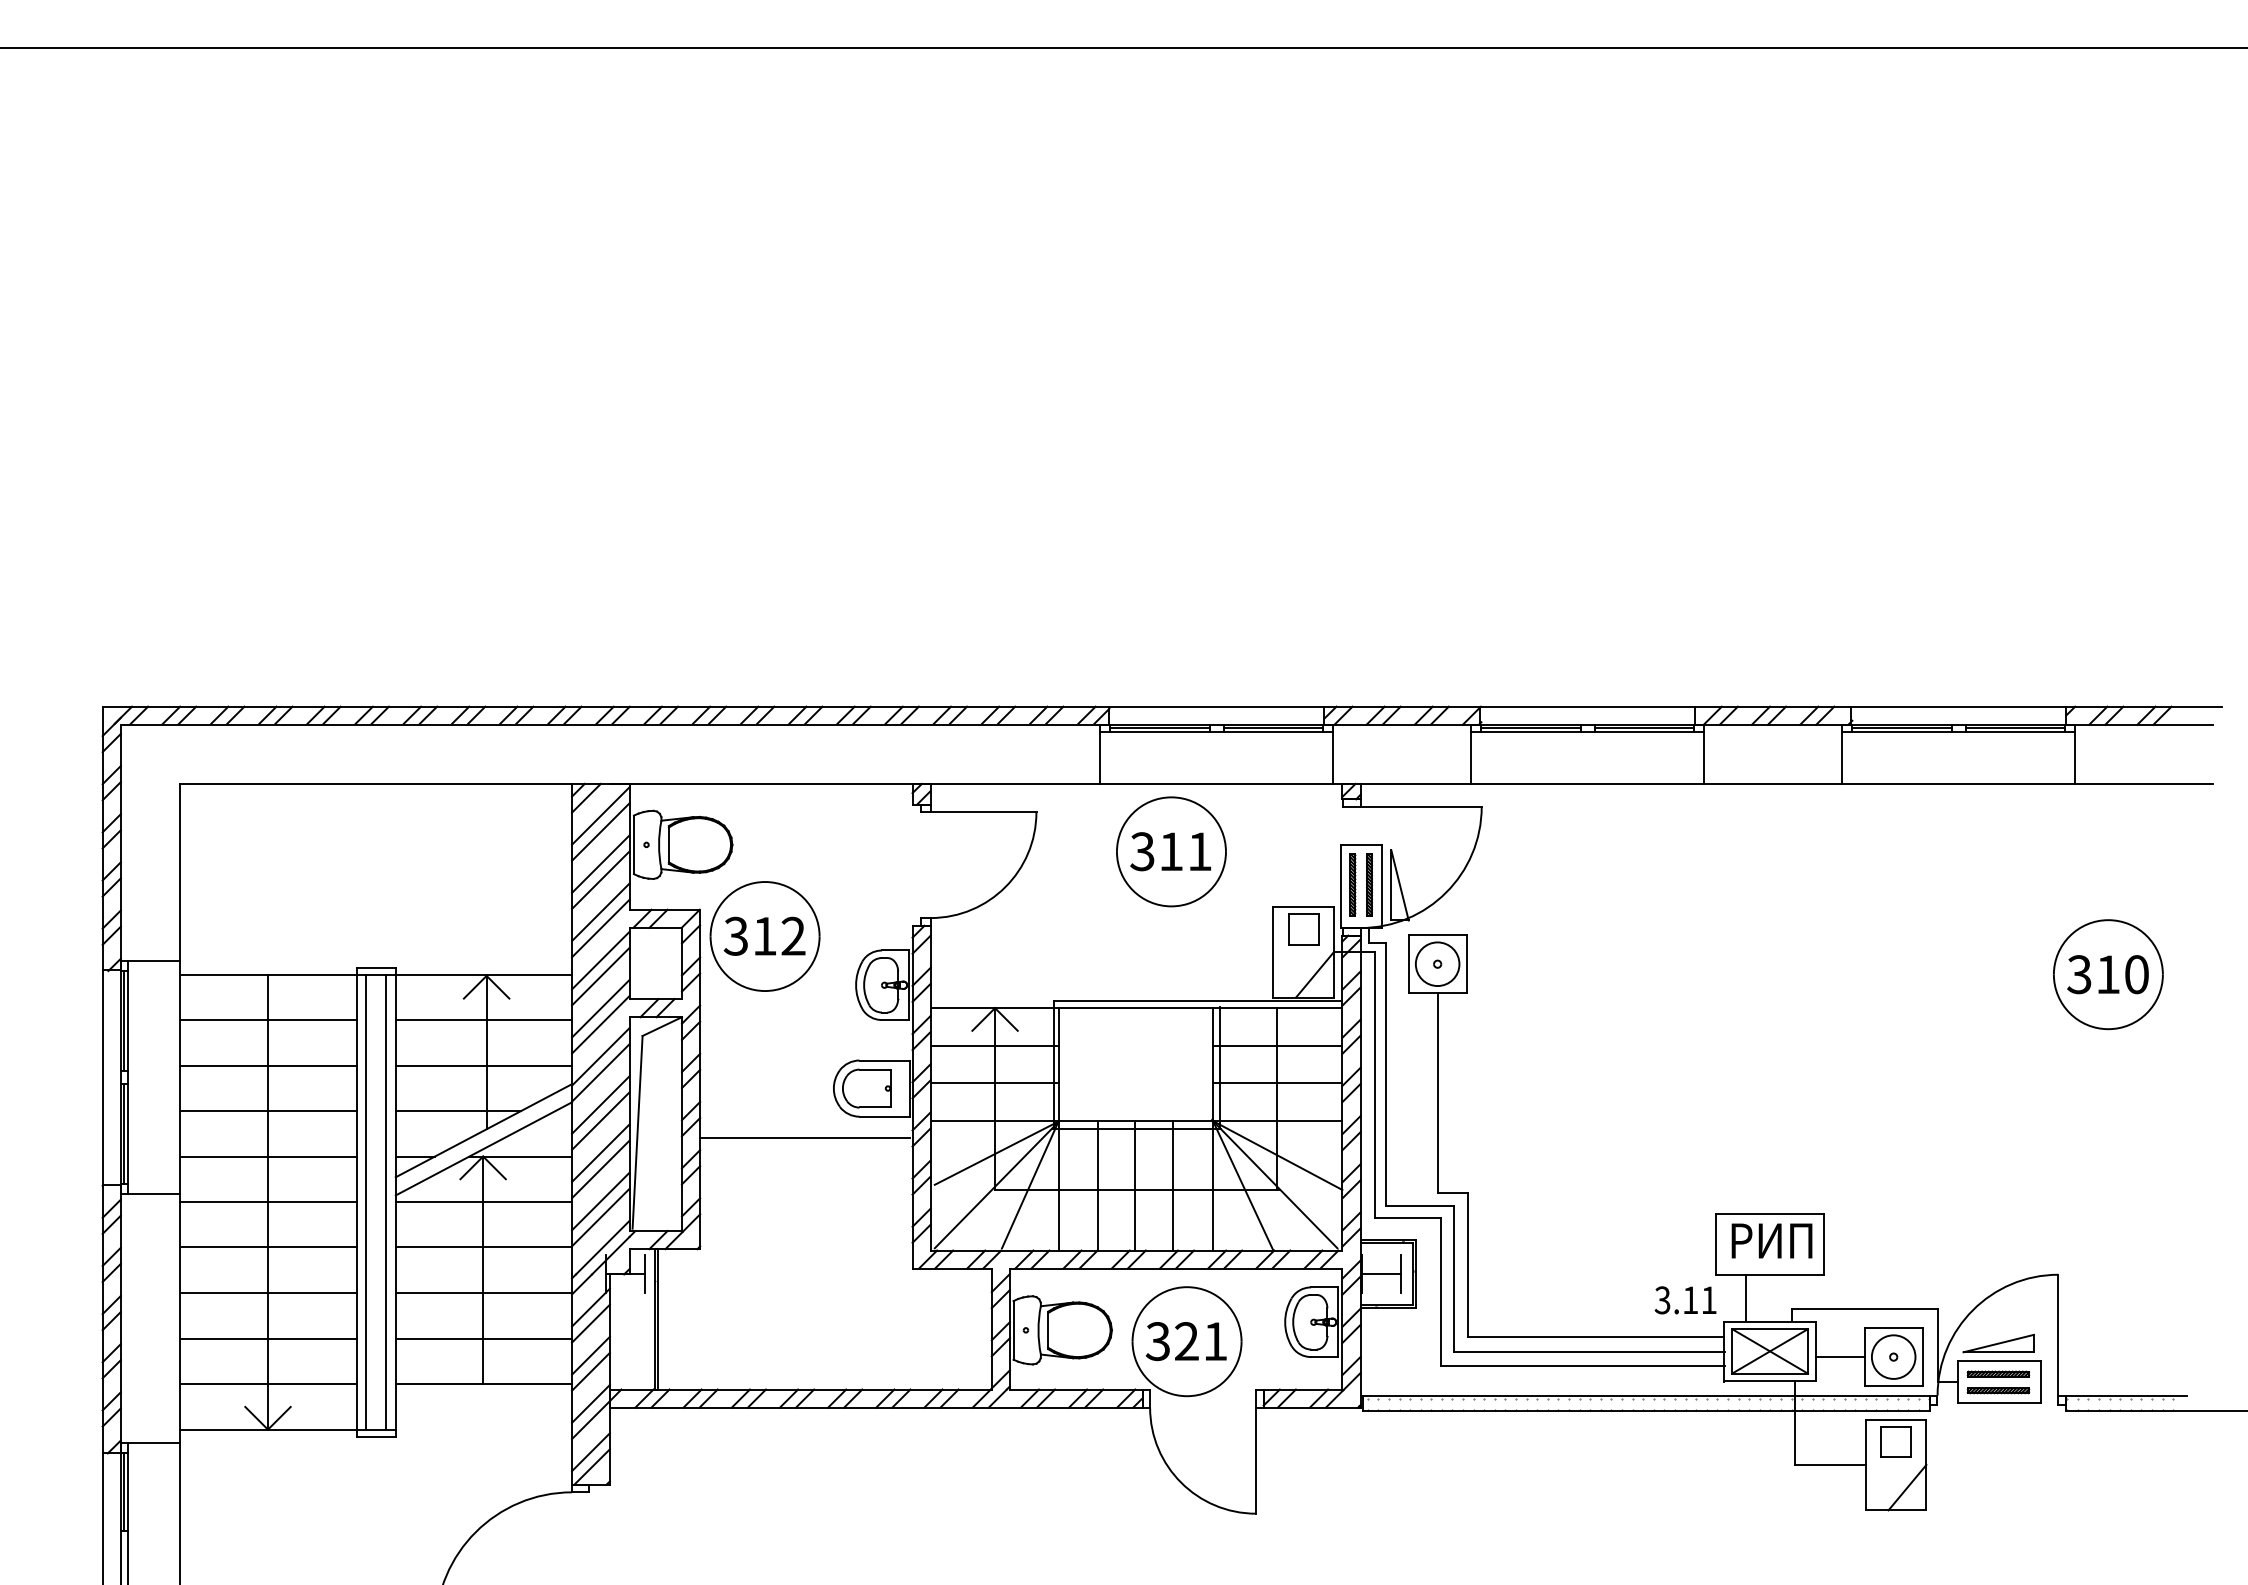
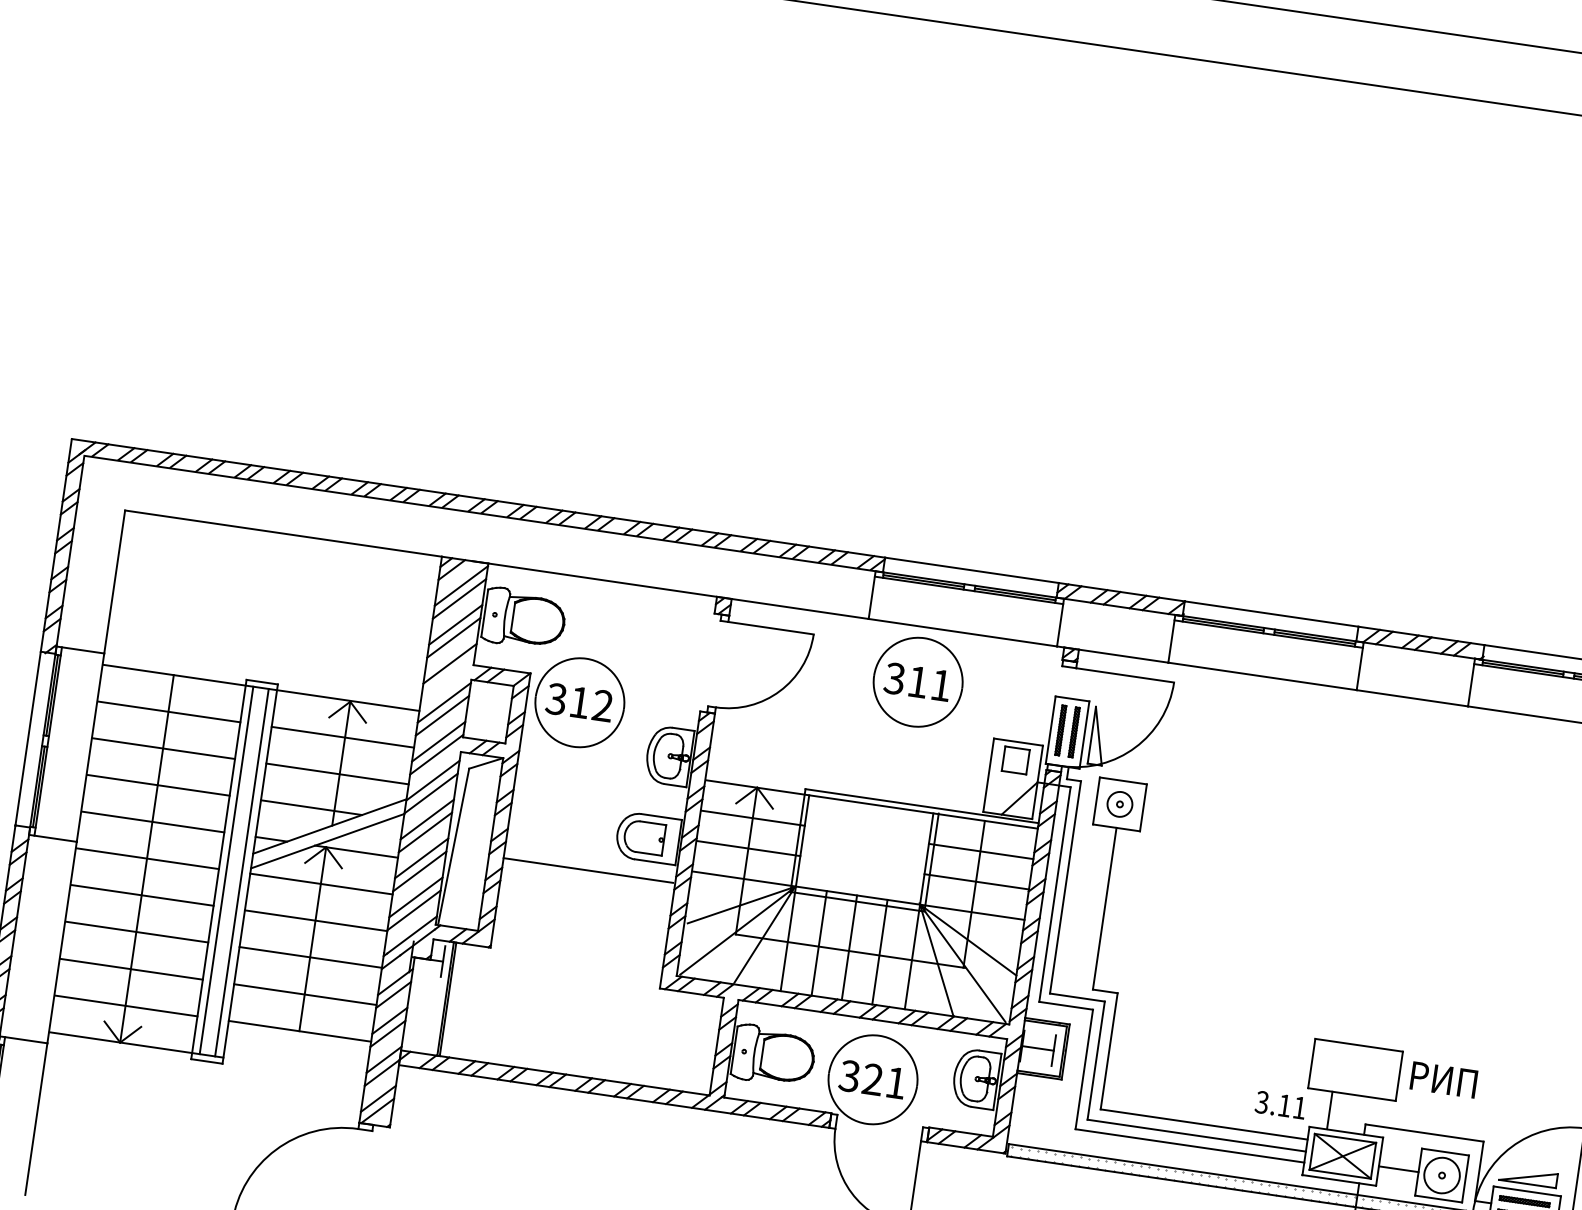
line: (600, 928) -> (447, 676), removed
circle: (1437, 964) -> (1119, 804), size x0.7
text: (1771, 1240) -> (1443, 1079), moved

